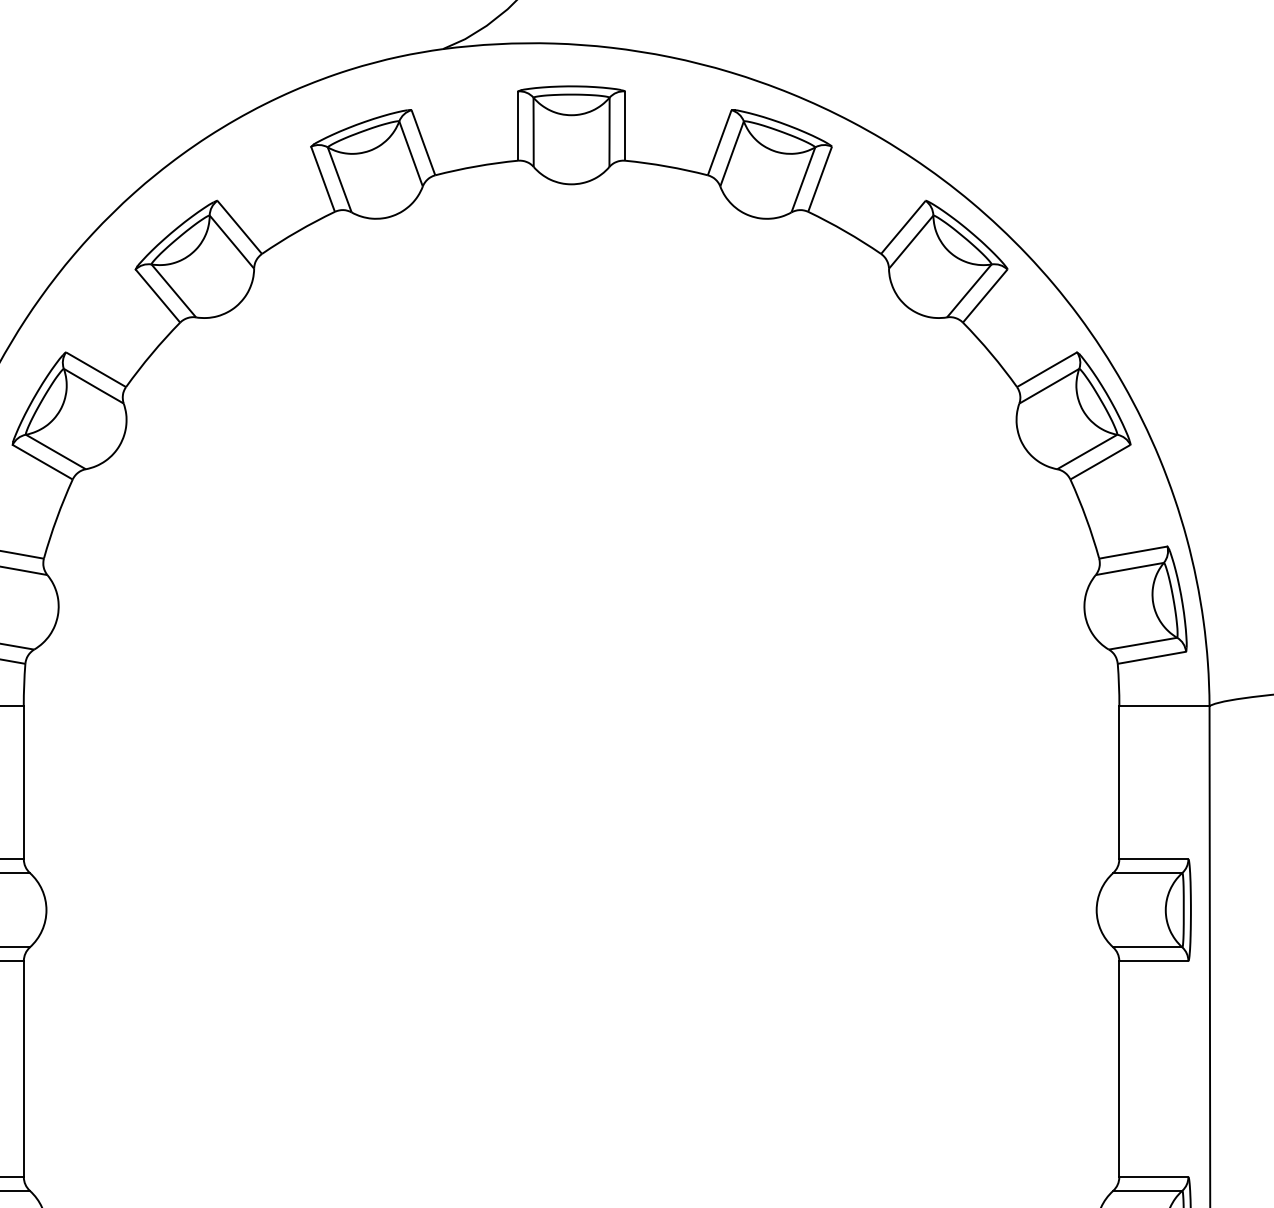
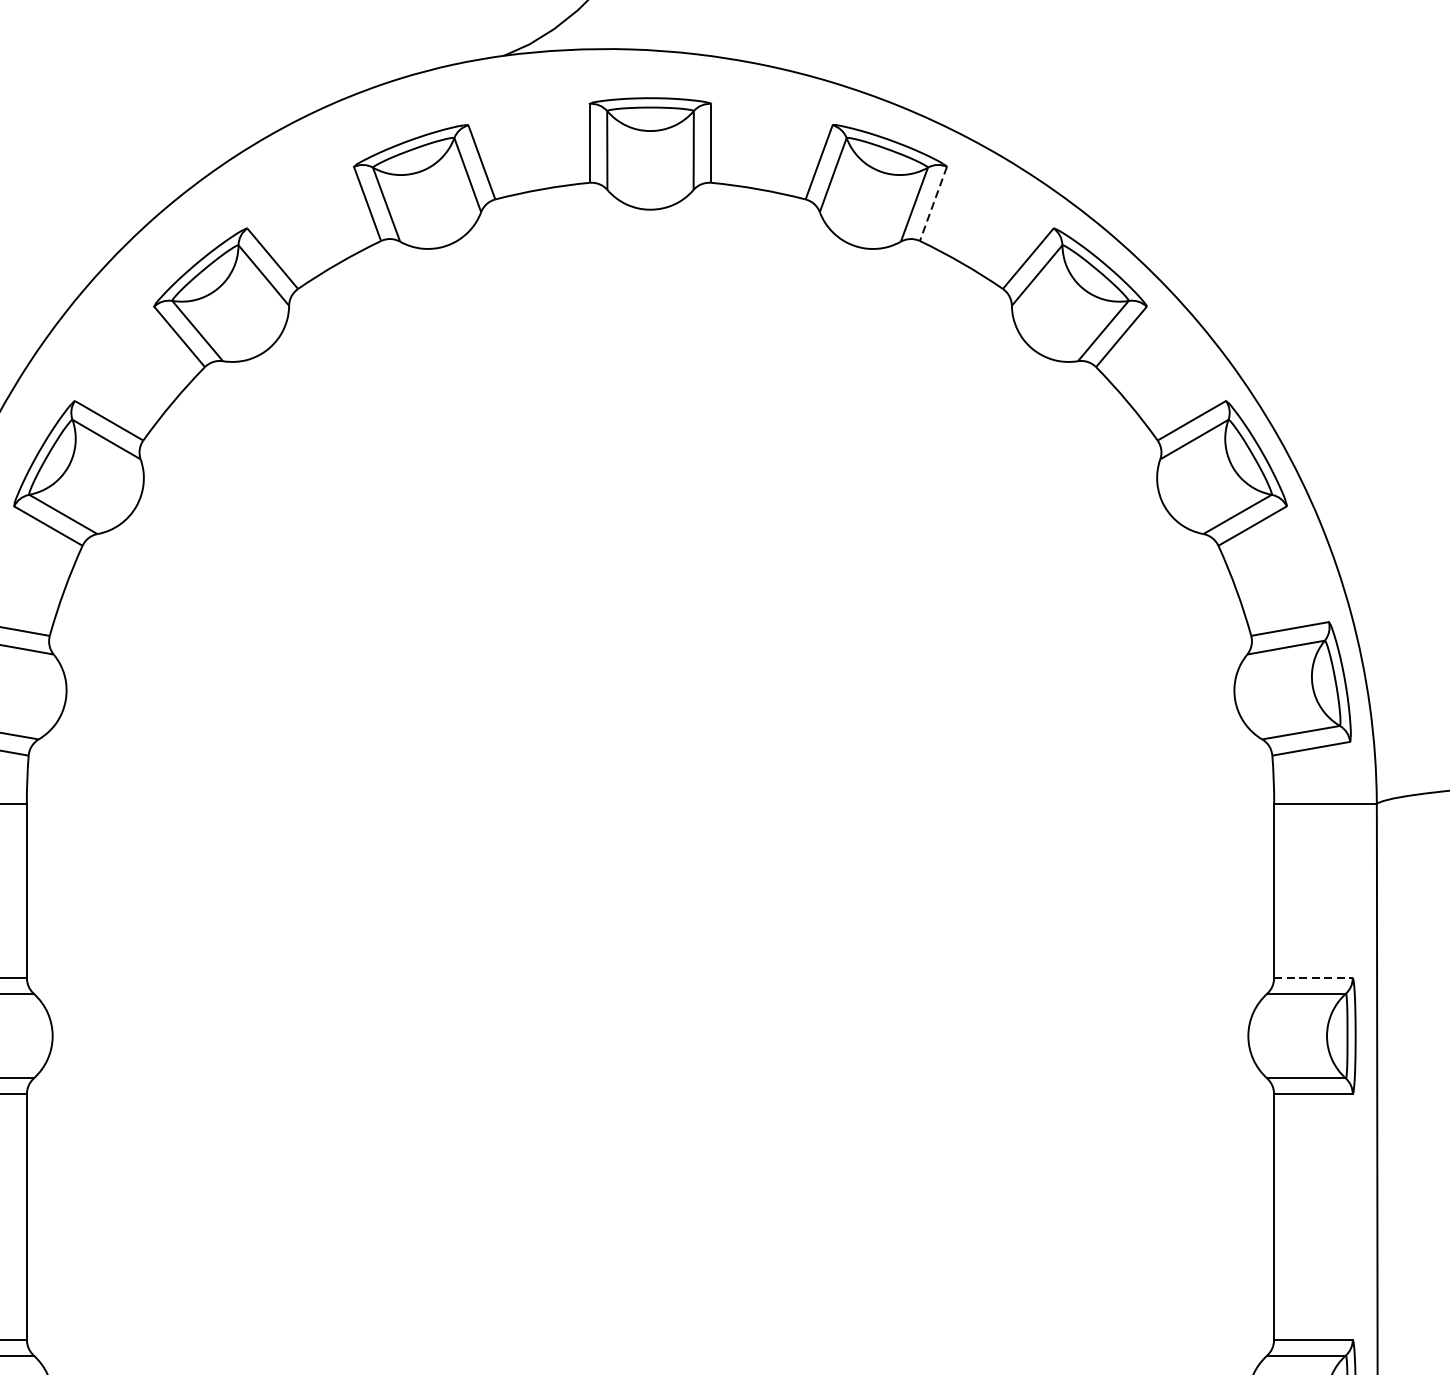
line: (820, 179) -> (933, 204), solid -> dashed
line: (1153, 859) -> (1313, 978), solid -> dashed

